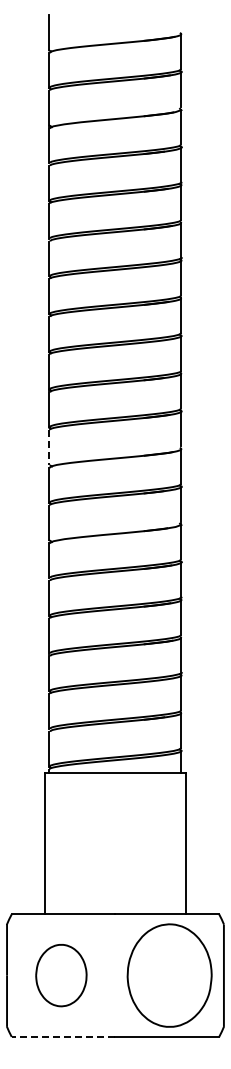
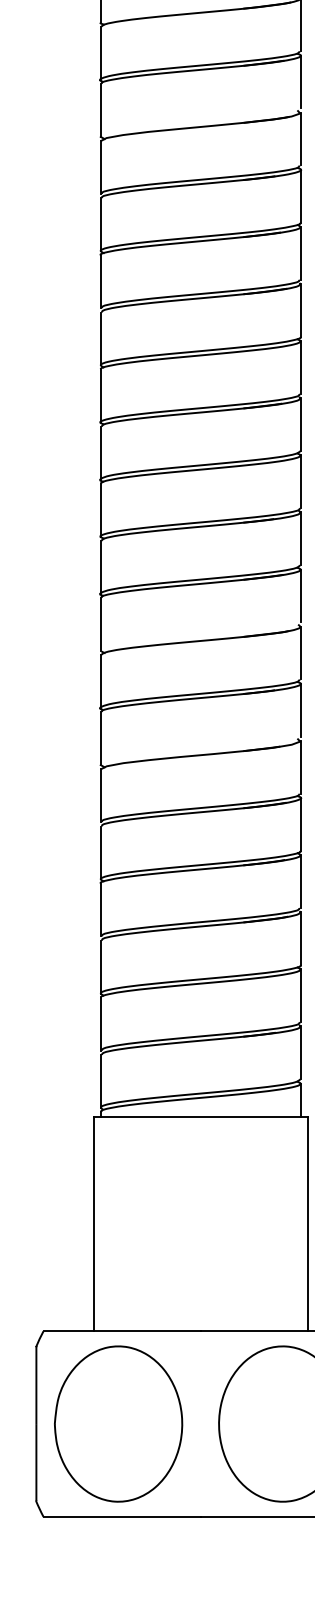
line: (49, 448) -> (100, 625), dashed -> solid
part: (61, 975) -> (118, 1423), size x1.67
line: (63, 1036) -> (121, 1516), dashed -> solid

